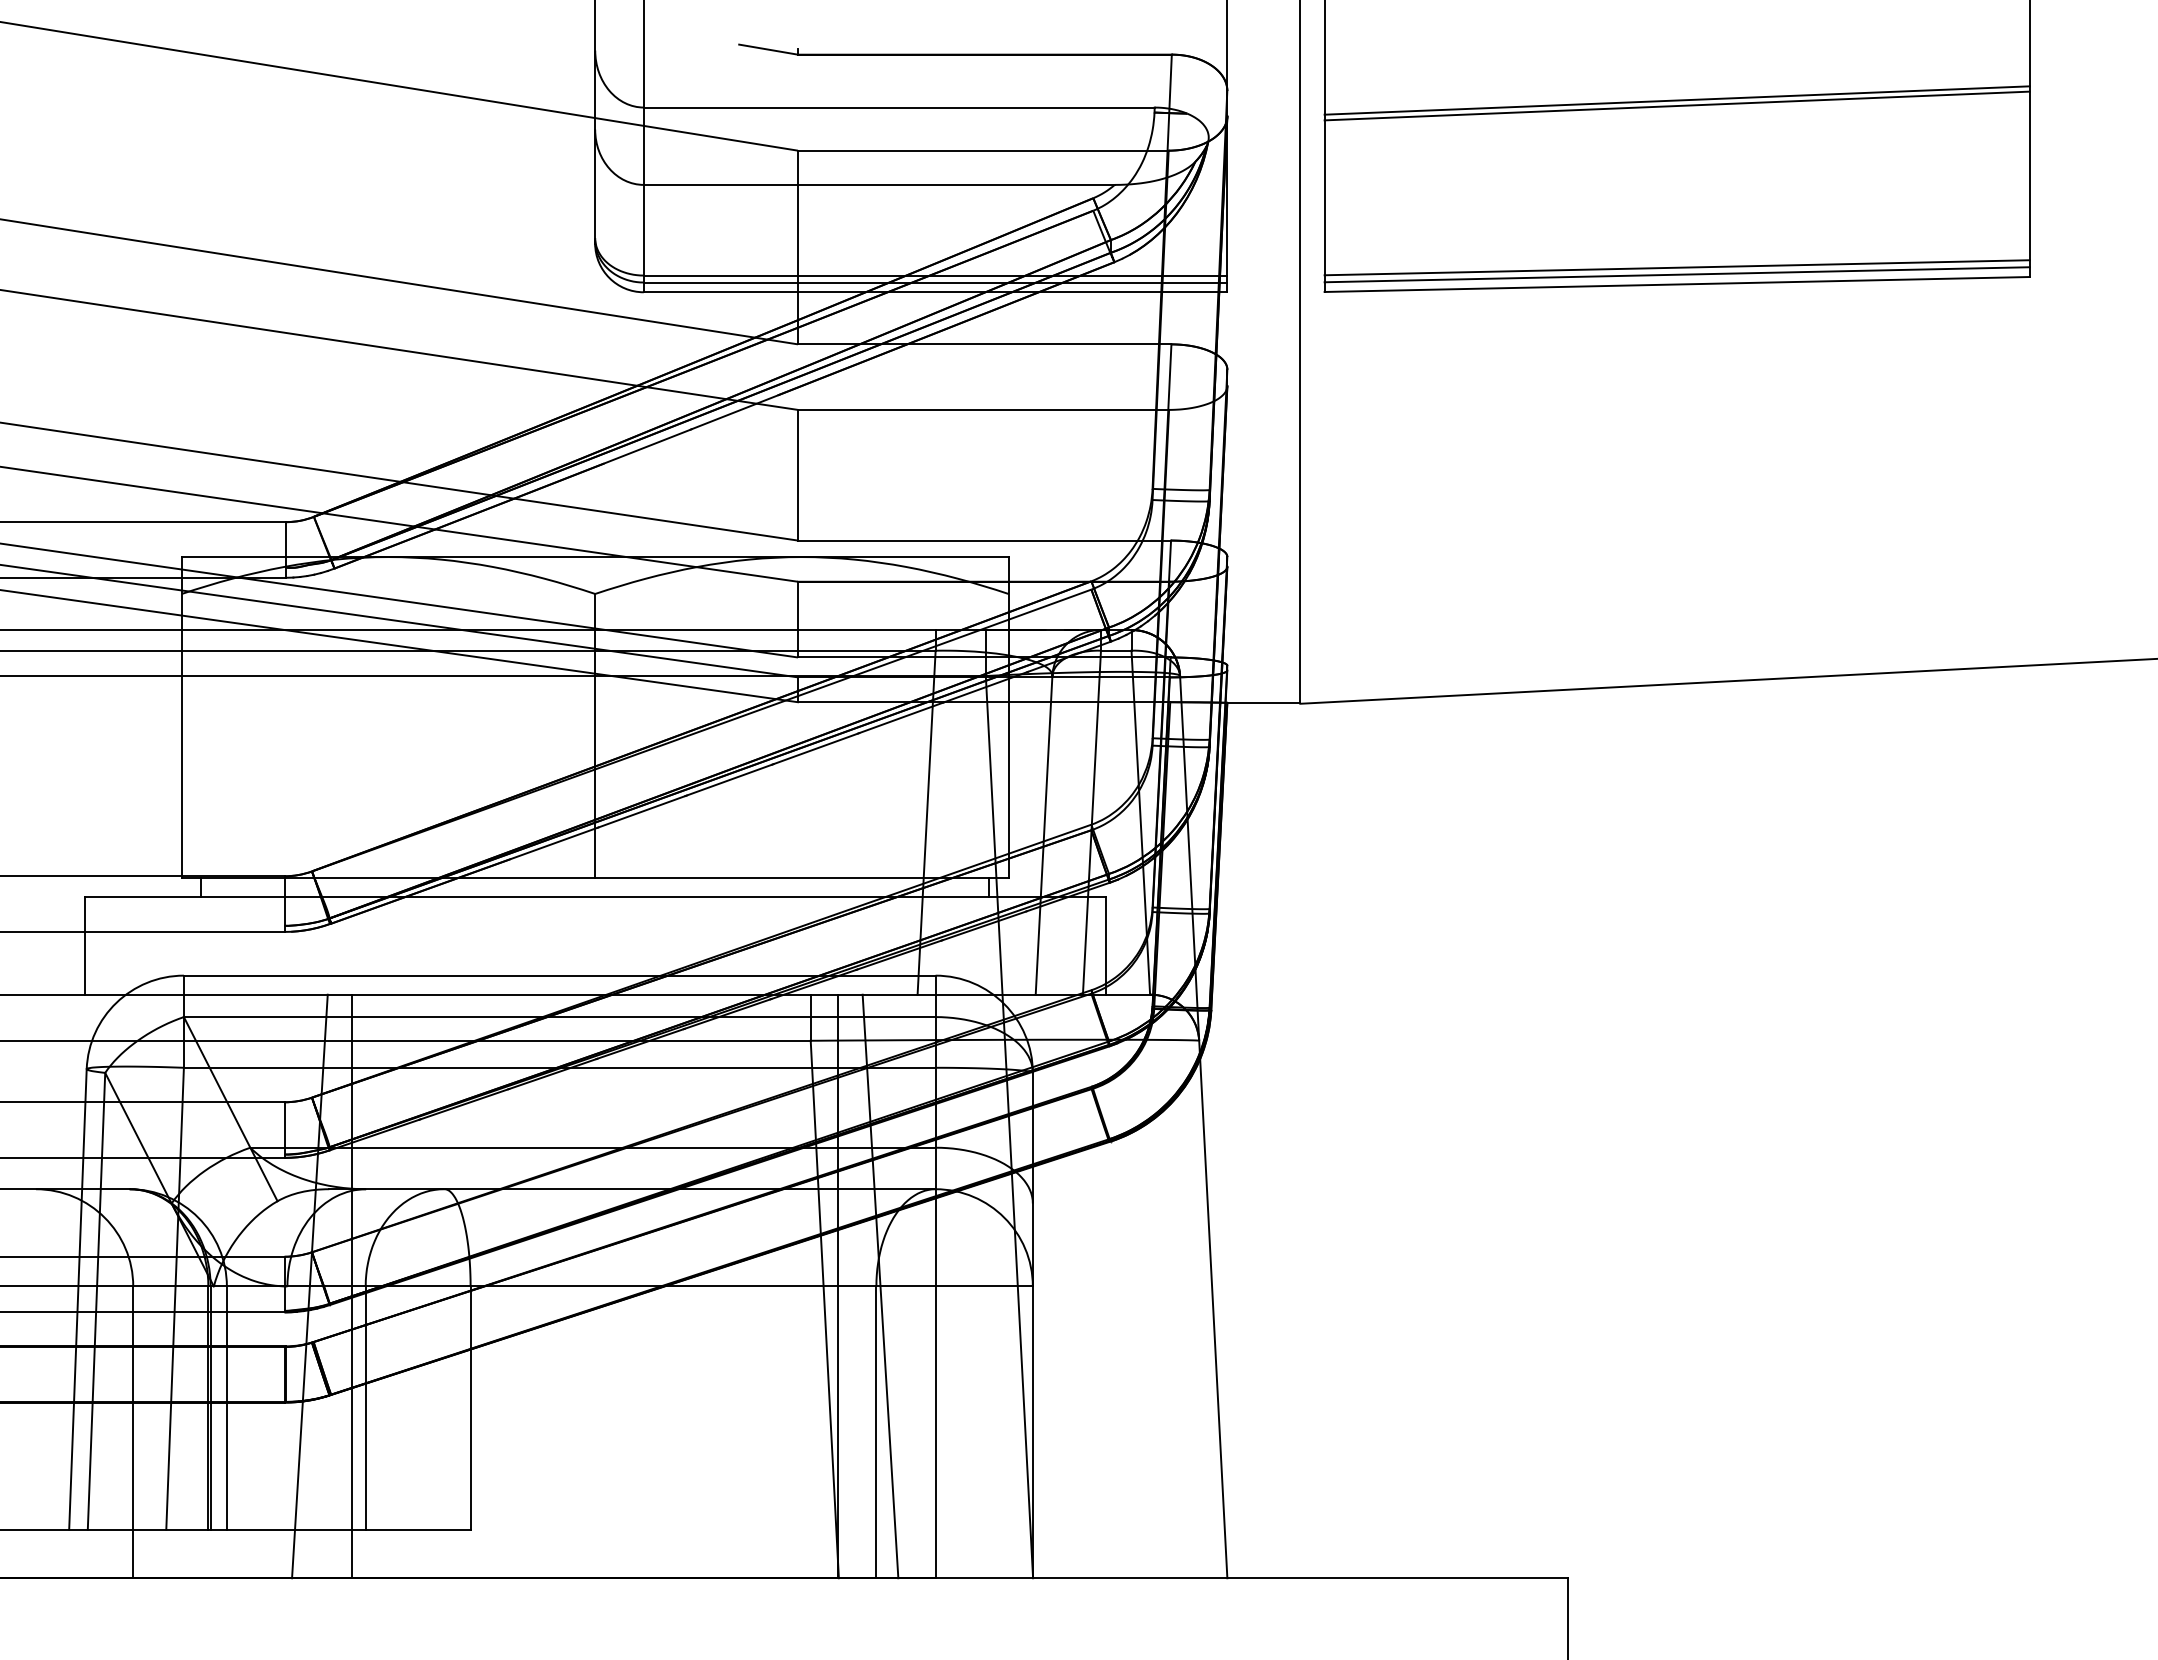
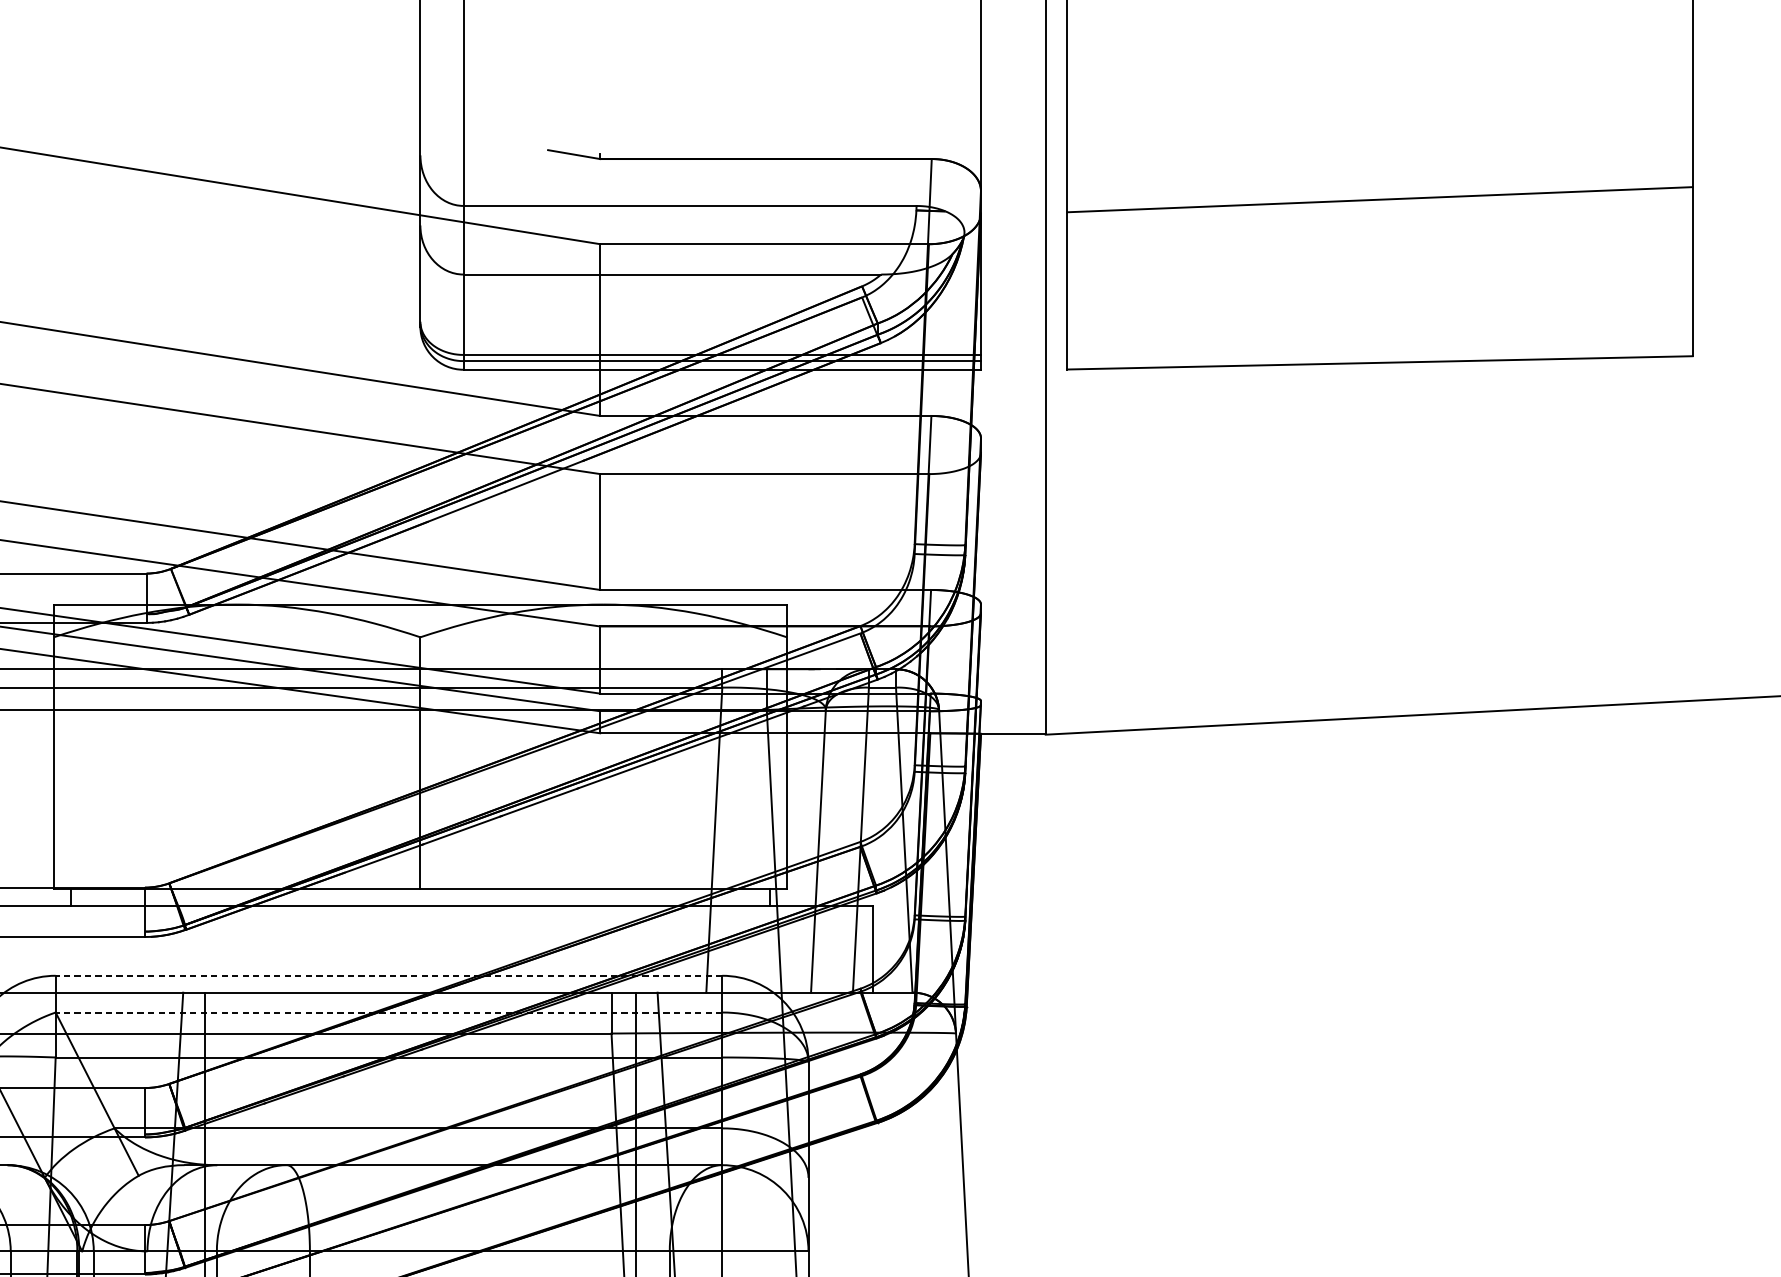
line: (1676, 105) -> (1379, 204), removed
line: (1676, 267) -> (1379, 347), removed
line: (1676, 274) -> (1379, 353), removed
line: (559, 975) -> (388, 975), solid -> dashed
line: (559, 1017) -> (388, 1012), solid -> dashed

